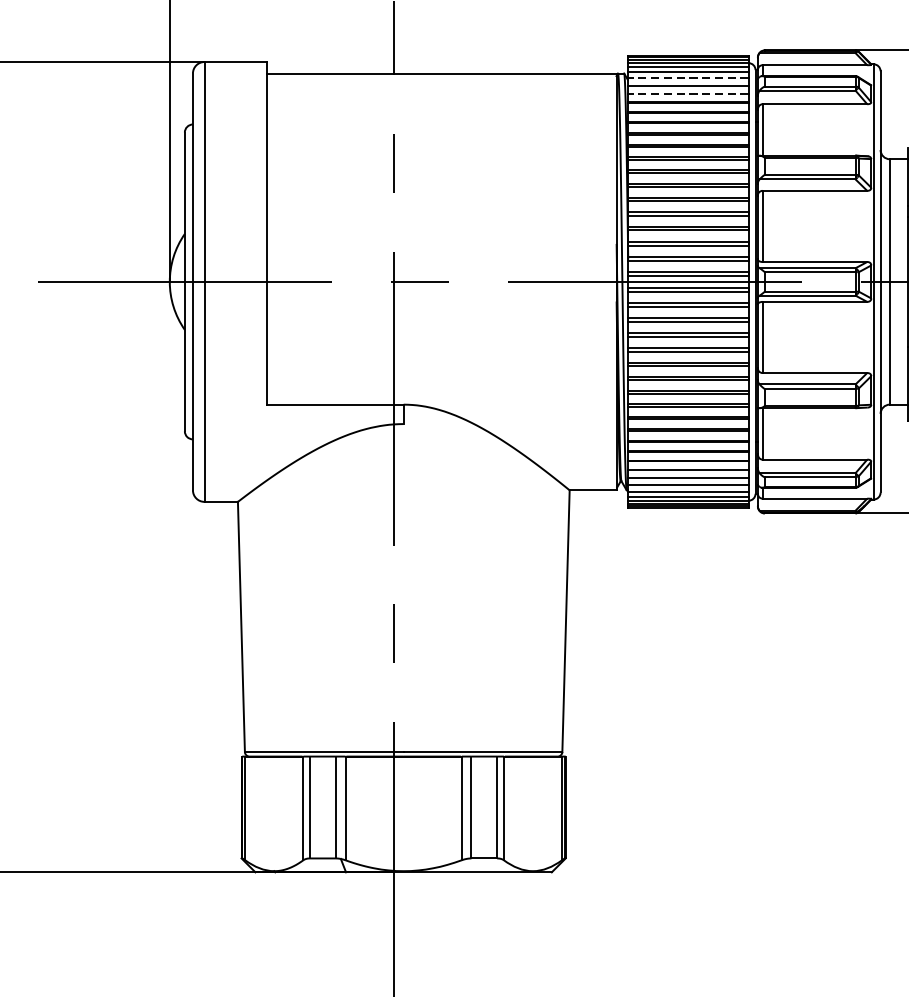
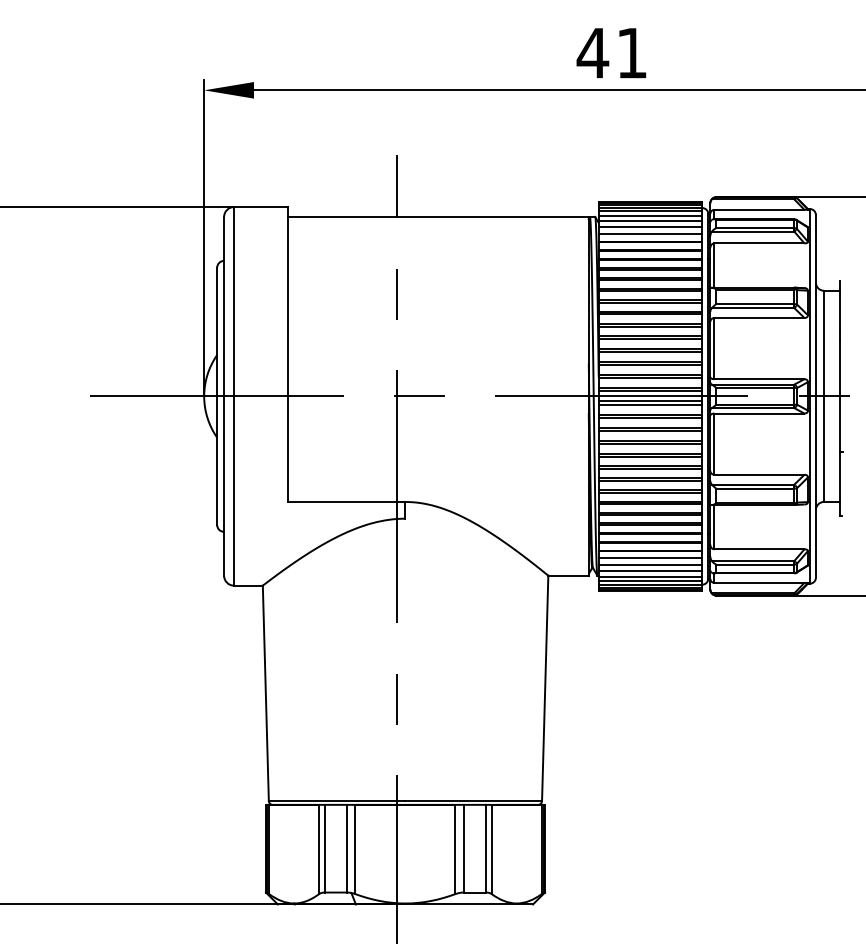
line: (688, 78) -> (650, 221), dashed -> solid
line: (688, 93) -> (650, 234), dashed -> solid

